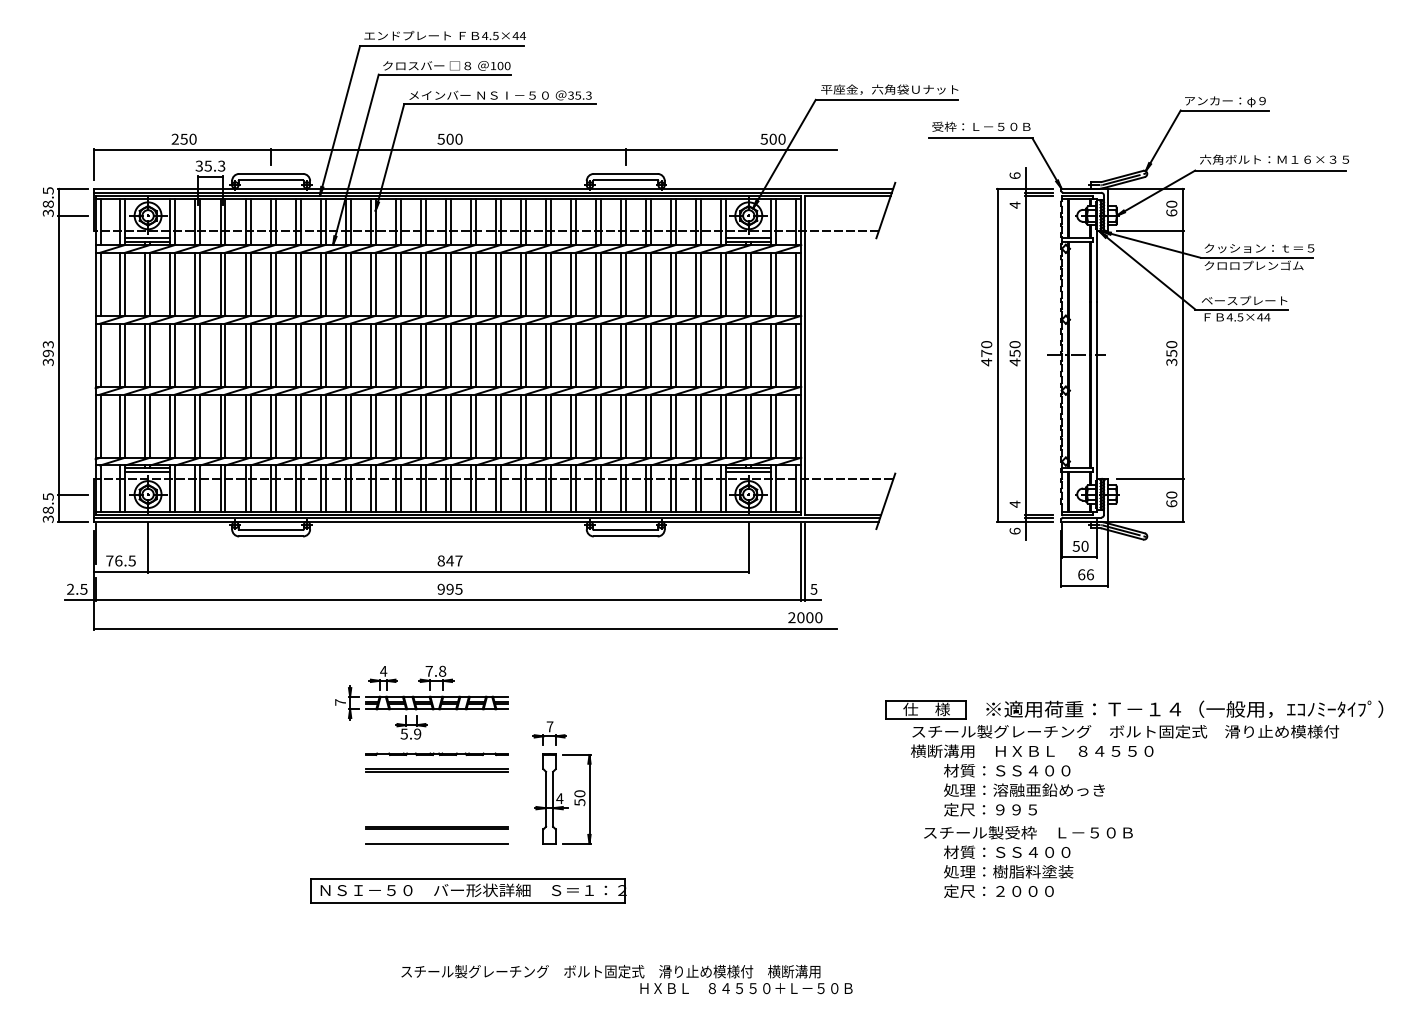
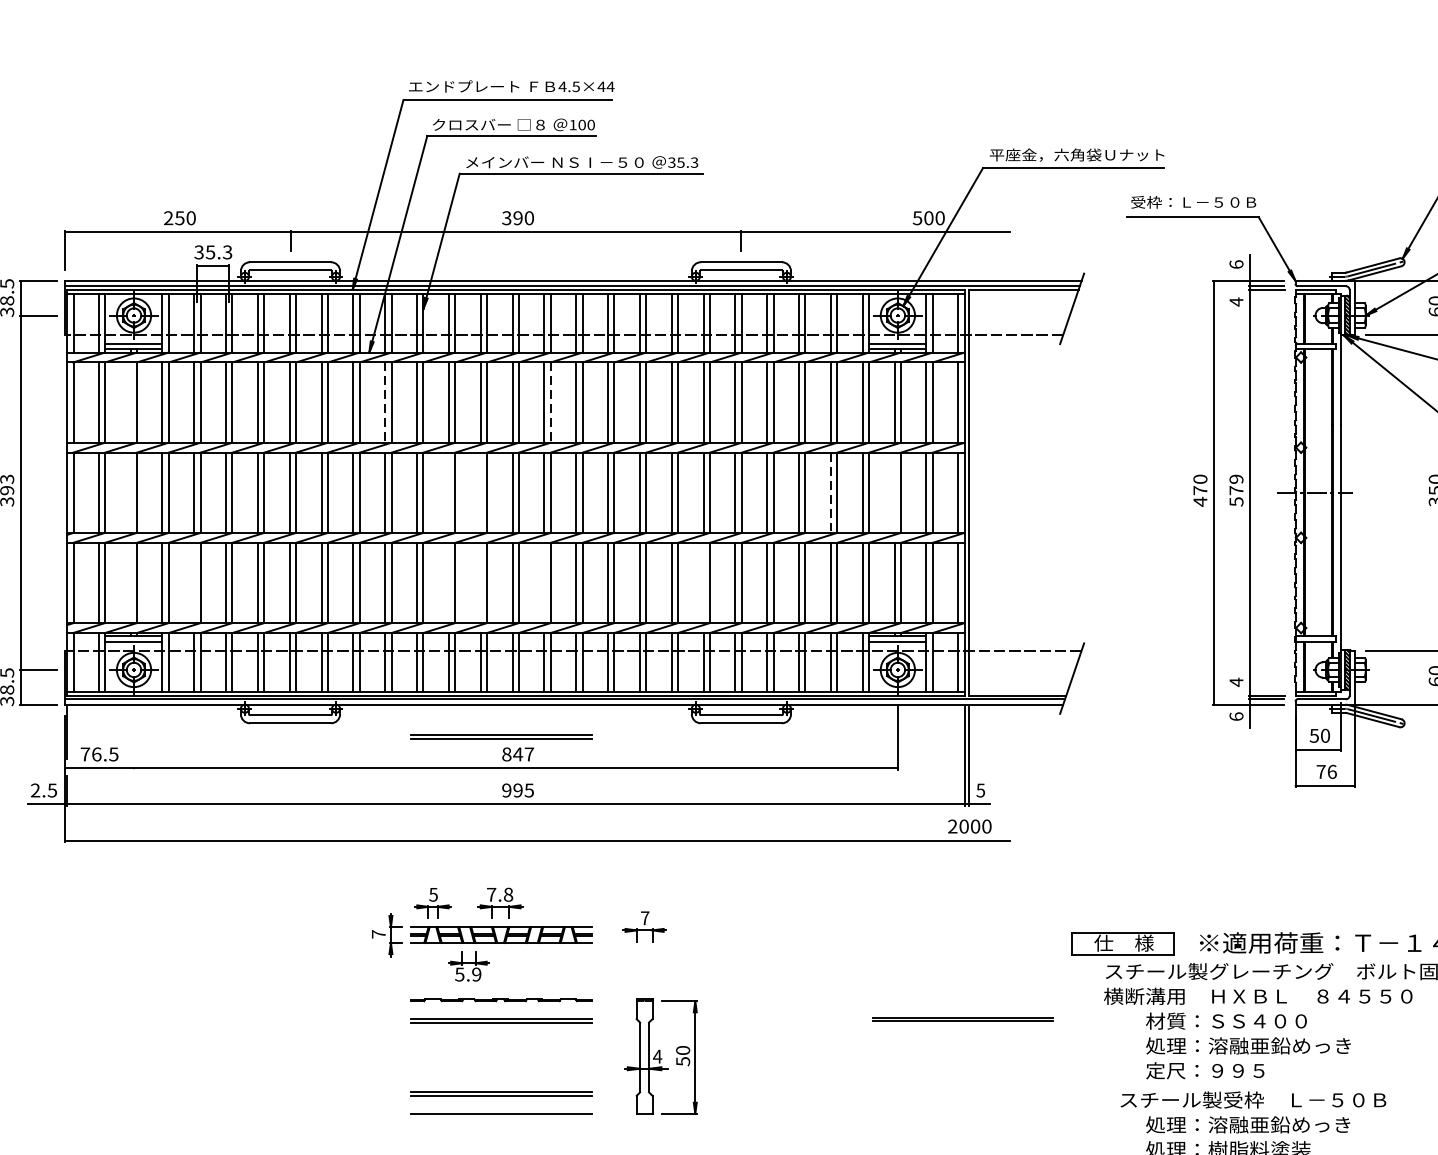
text: (445, 138) -> (512, 217), 500 -> 390
line: (145, 283) -> (130, 401), removed
line: (345, 284) -> (385, 402), solid -> dashed
line: (475, 284) -> (550, 402), solid -> dashed
text: (1014, 353) -> (1235, 490), 450 -> 579
line: (145, 354) -> (130, 491), removed
line: (395, 354) -> (448, 491), removed
line: (420, 354) -> (480, 491), removed
line: (746, 354) -> (894, 491), removed
line: (696, 355) -> (831, 493), solid -> dashed
line: (145, 425) -> (130, 582), removed
line: (195, 425) -> (194, 582), removed
line: (395, 425) -> (448, 582), removed
line: (420, 425) -> (480, 582), removed
line: (470, 425) -> (544, 582), removed
line: (596, 425) -> (704, 582), removed
line: (436, 546) -> (500, 736), added
line: (148, 548) -> (134, 738), removed
text: (1081, 574) -> (1320, 771), 66 -> 76
text: (383, 671) -> (433, 894), 4 -> 5
part: (549, 733) -> (644, 926), moved
line: (799, 768) -> (962, 1018), added
text: (1024, 851) -> (1248, 1123), 材質：ＳＳ４００ -> 処理：溶融亜鉛めっき

